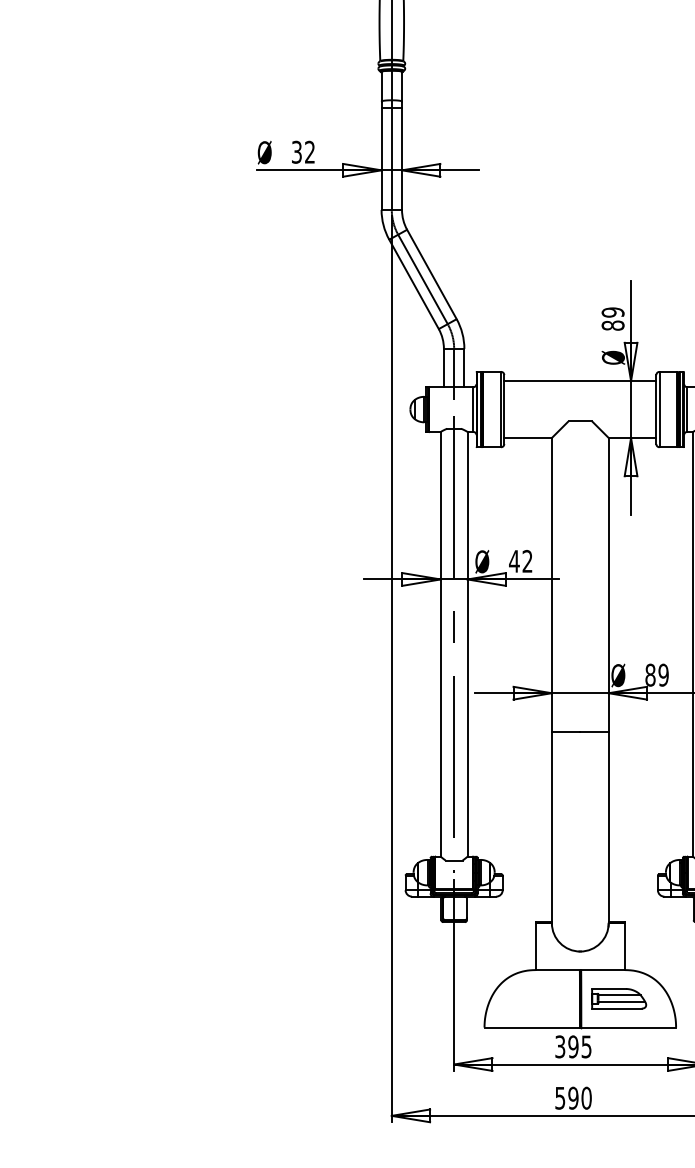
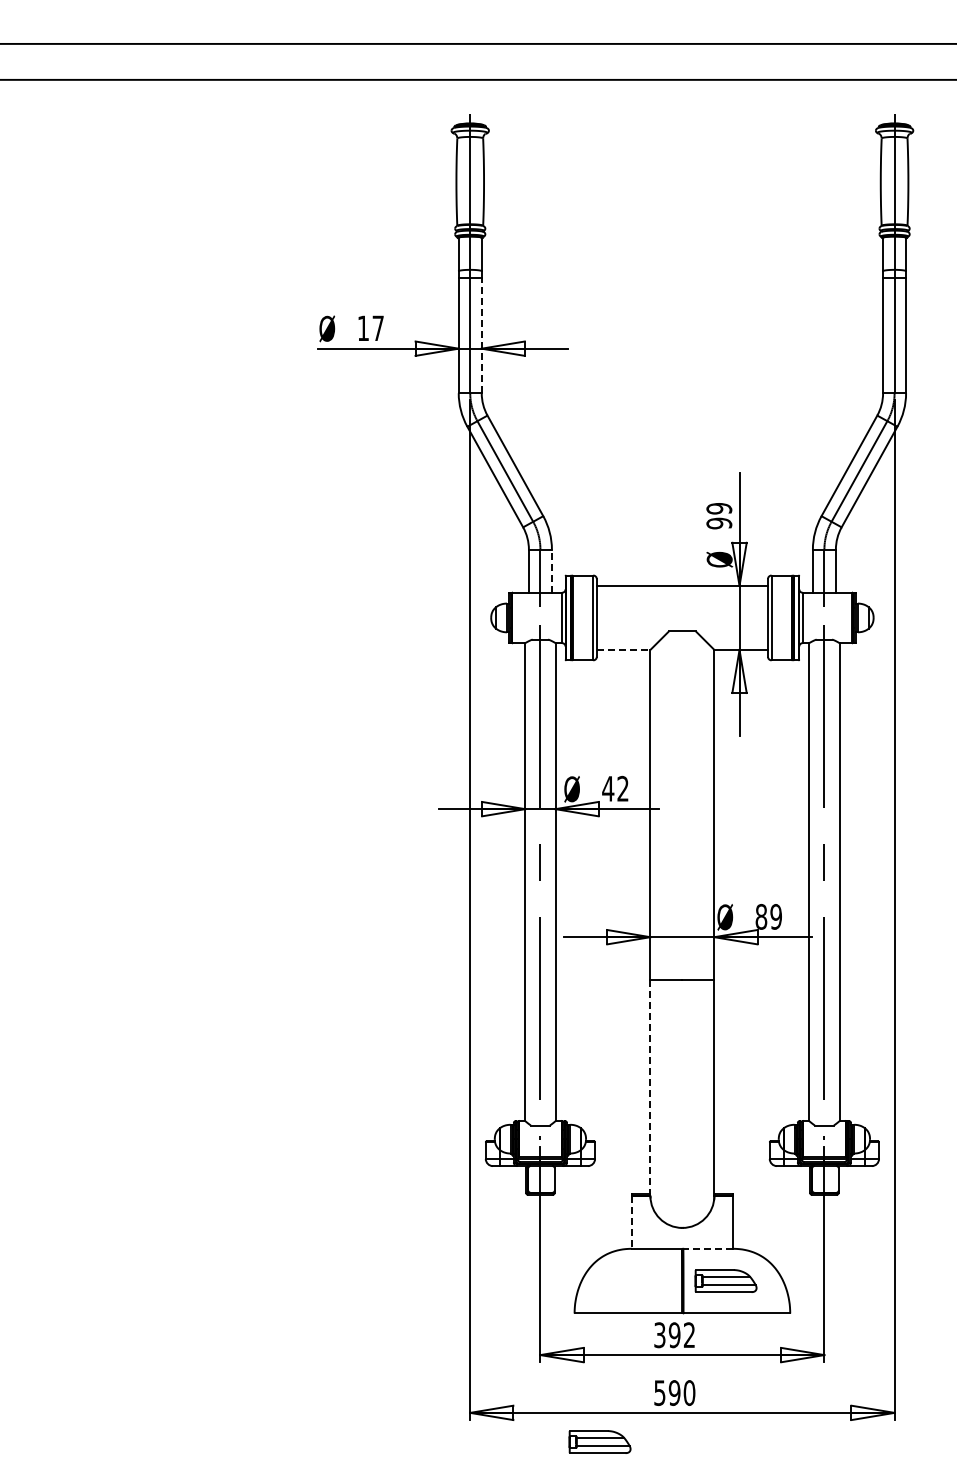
text: (303, 152) -> (370, 328), 32 -> 17
line: (401, 158) -> (481, 335), solid -> dashed
text: (613, 325) -> (719, 523), 89 -> 99
line: (463, 368) -> (551, 571), solid -> dashed
line: (527, 437) -> (623, 649), solid -> dashed
line: (551, 827) -> (650, 1088), solid -> dashed
line: (535, 947) -> (632, 1223), solid -> dashed
line: (603, 969) -> (708, 1248), solid -> dashed
text: (586, 1047) -> (689, 1335), 395 -> 392
part: (506, 1141) -> (599, 1441), added

